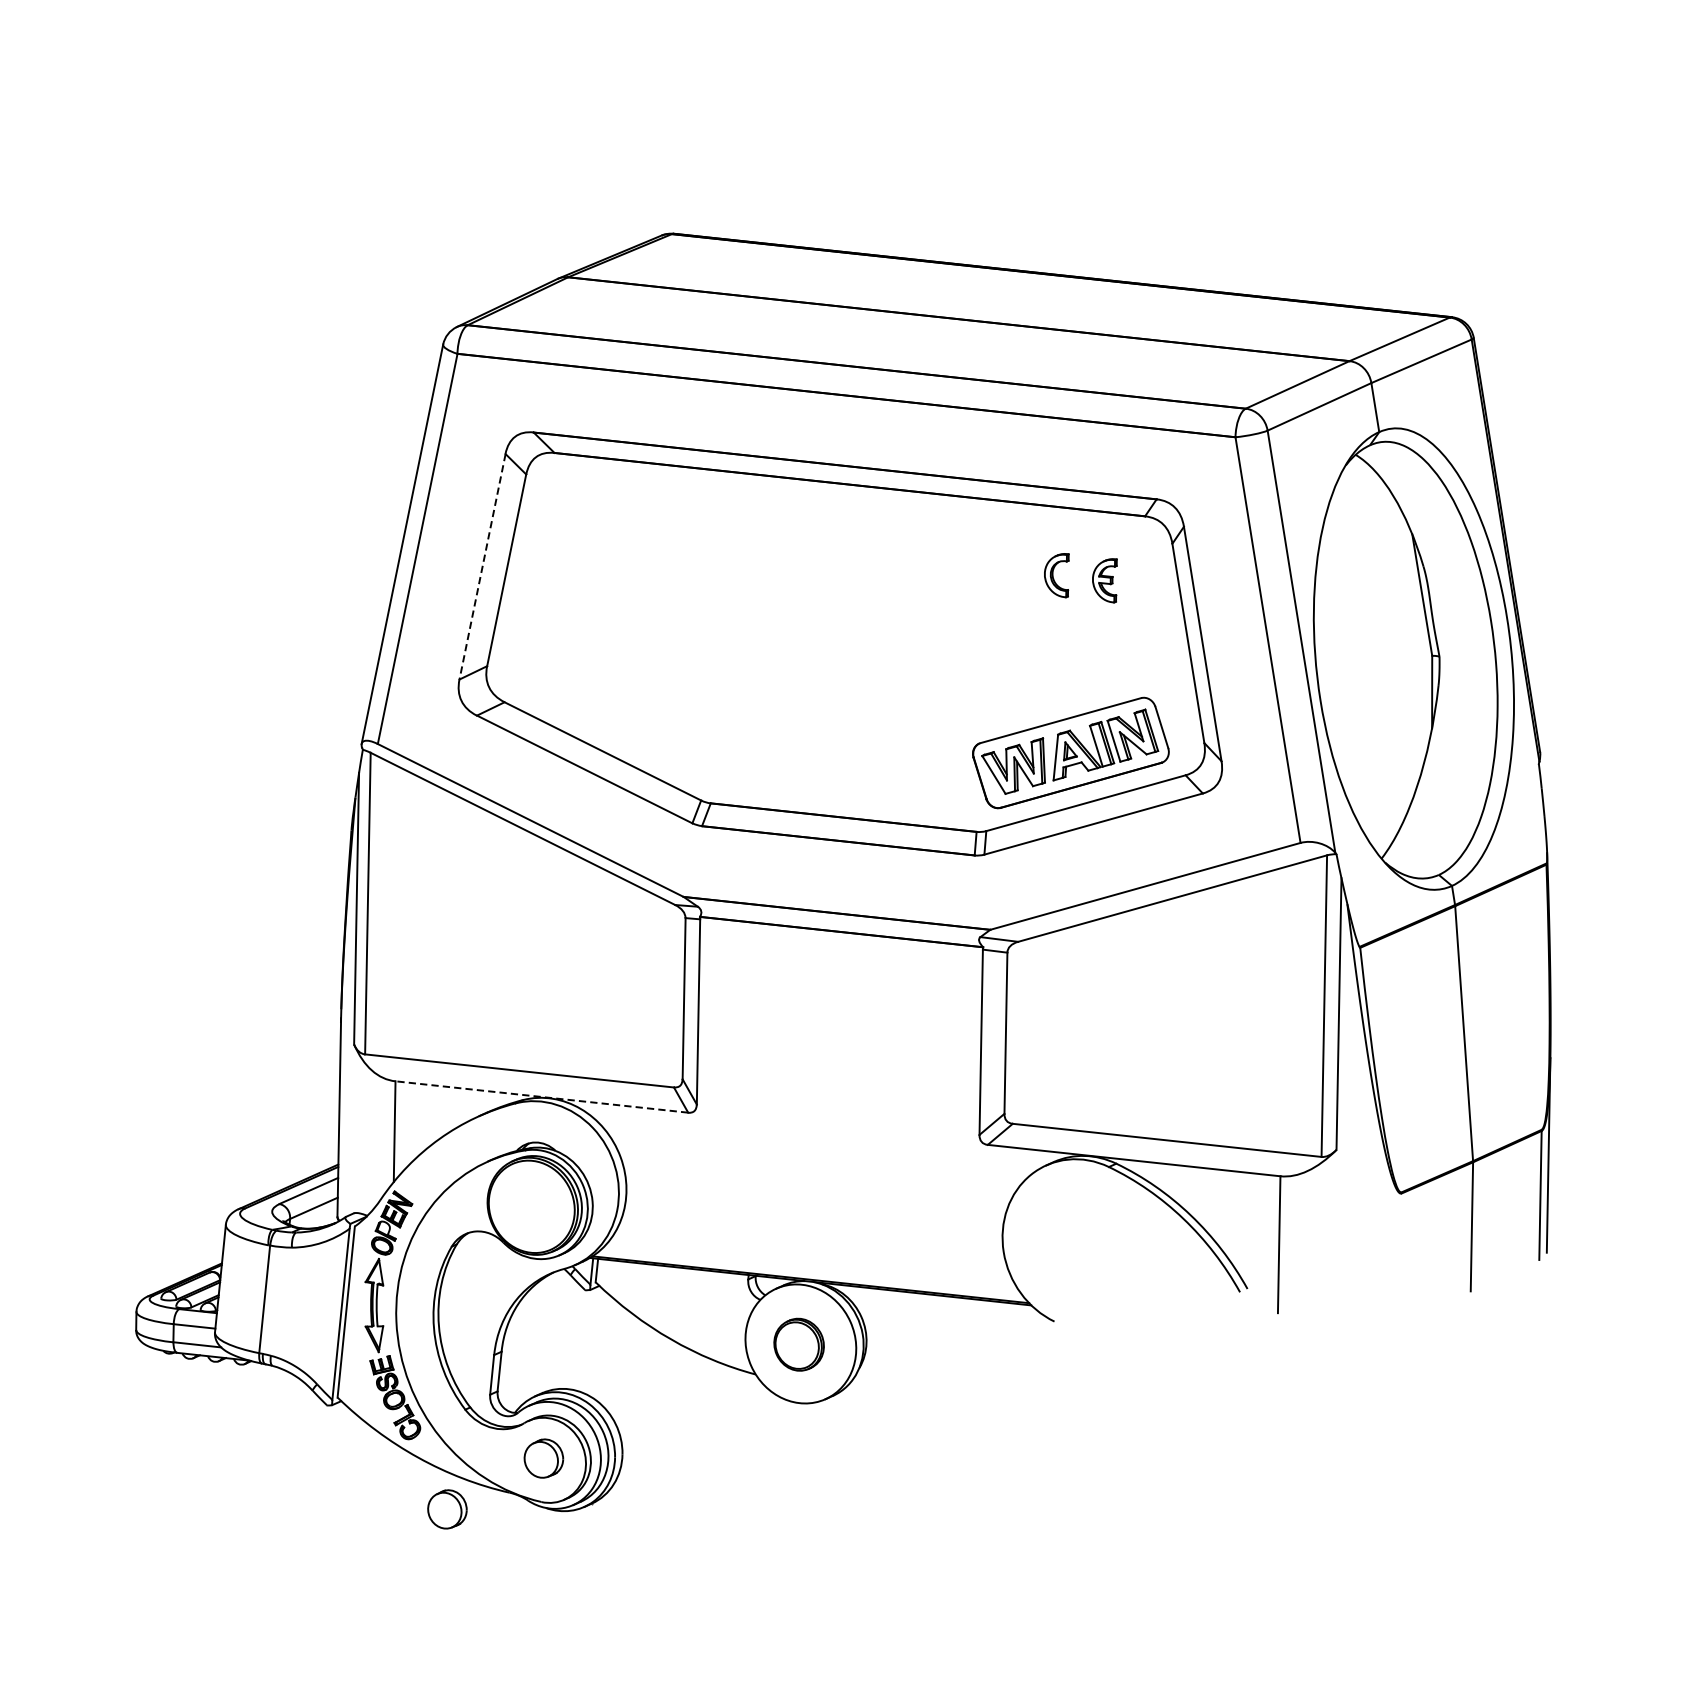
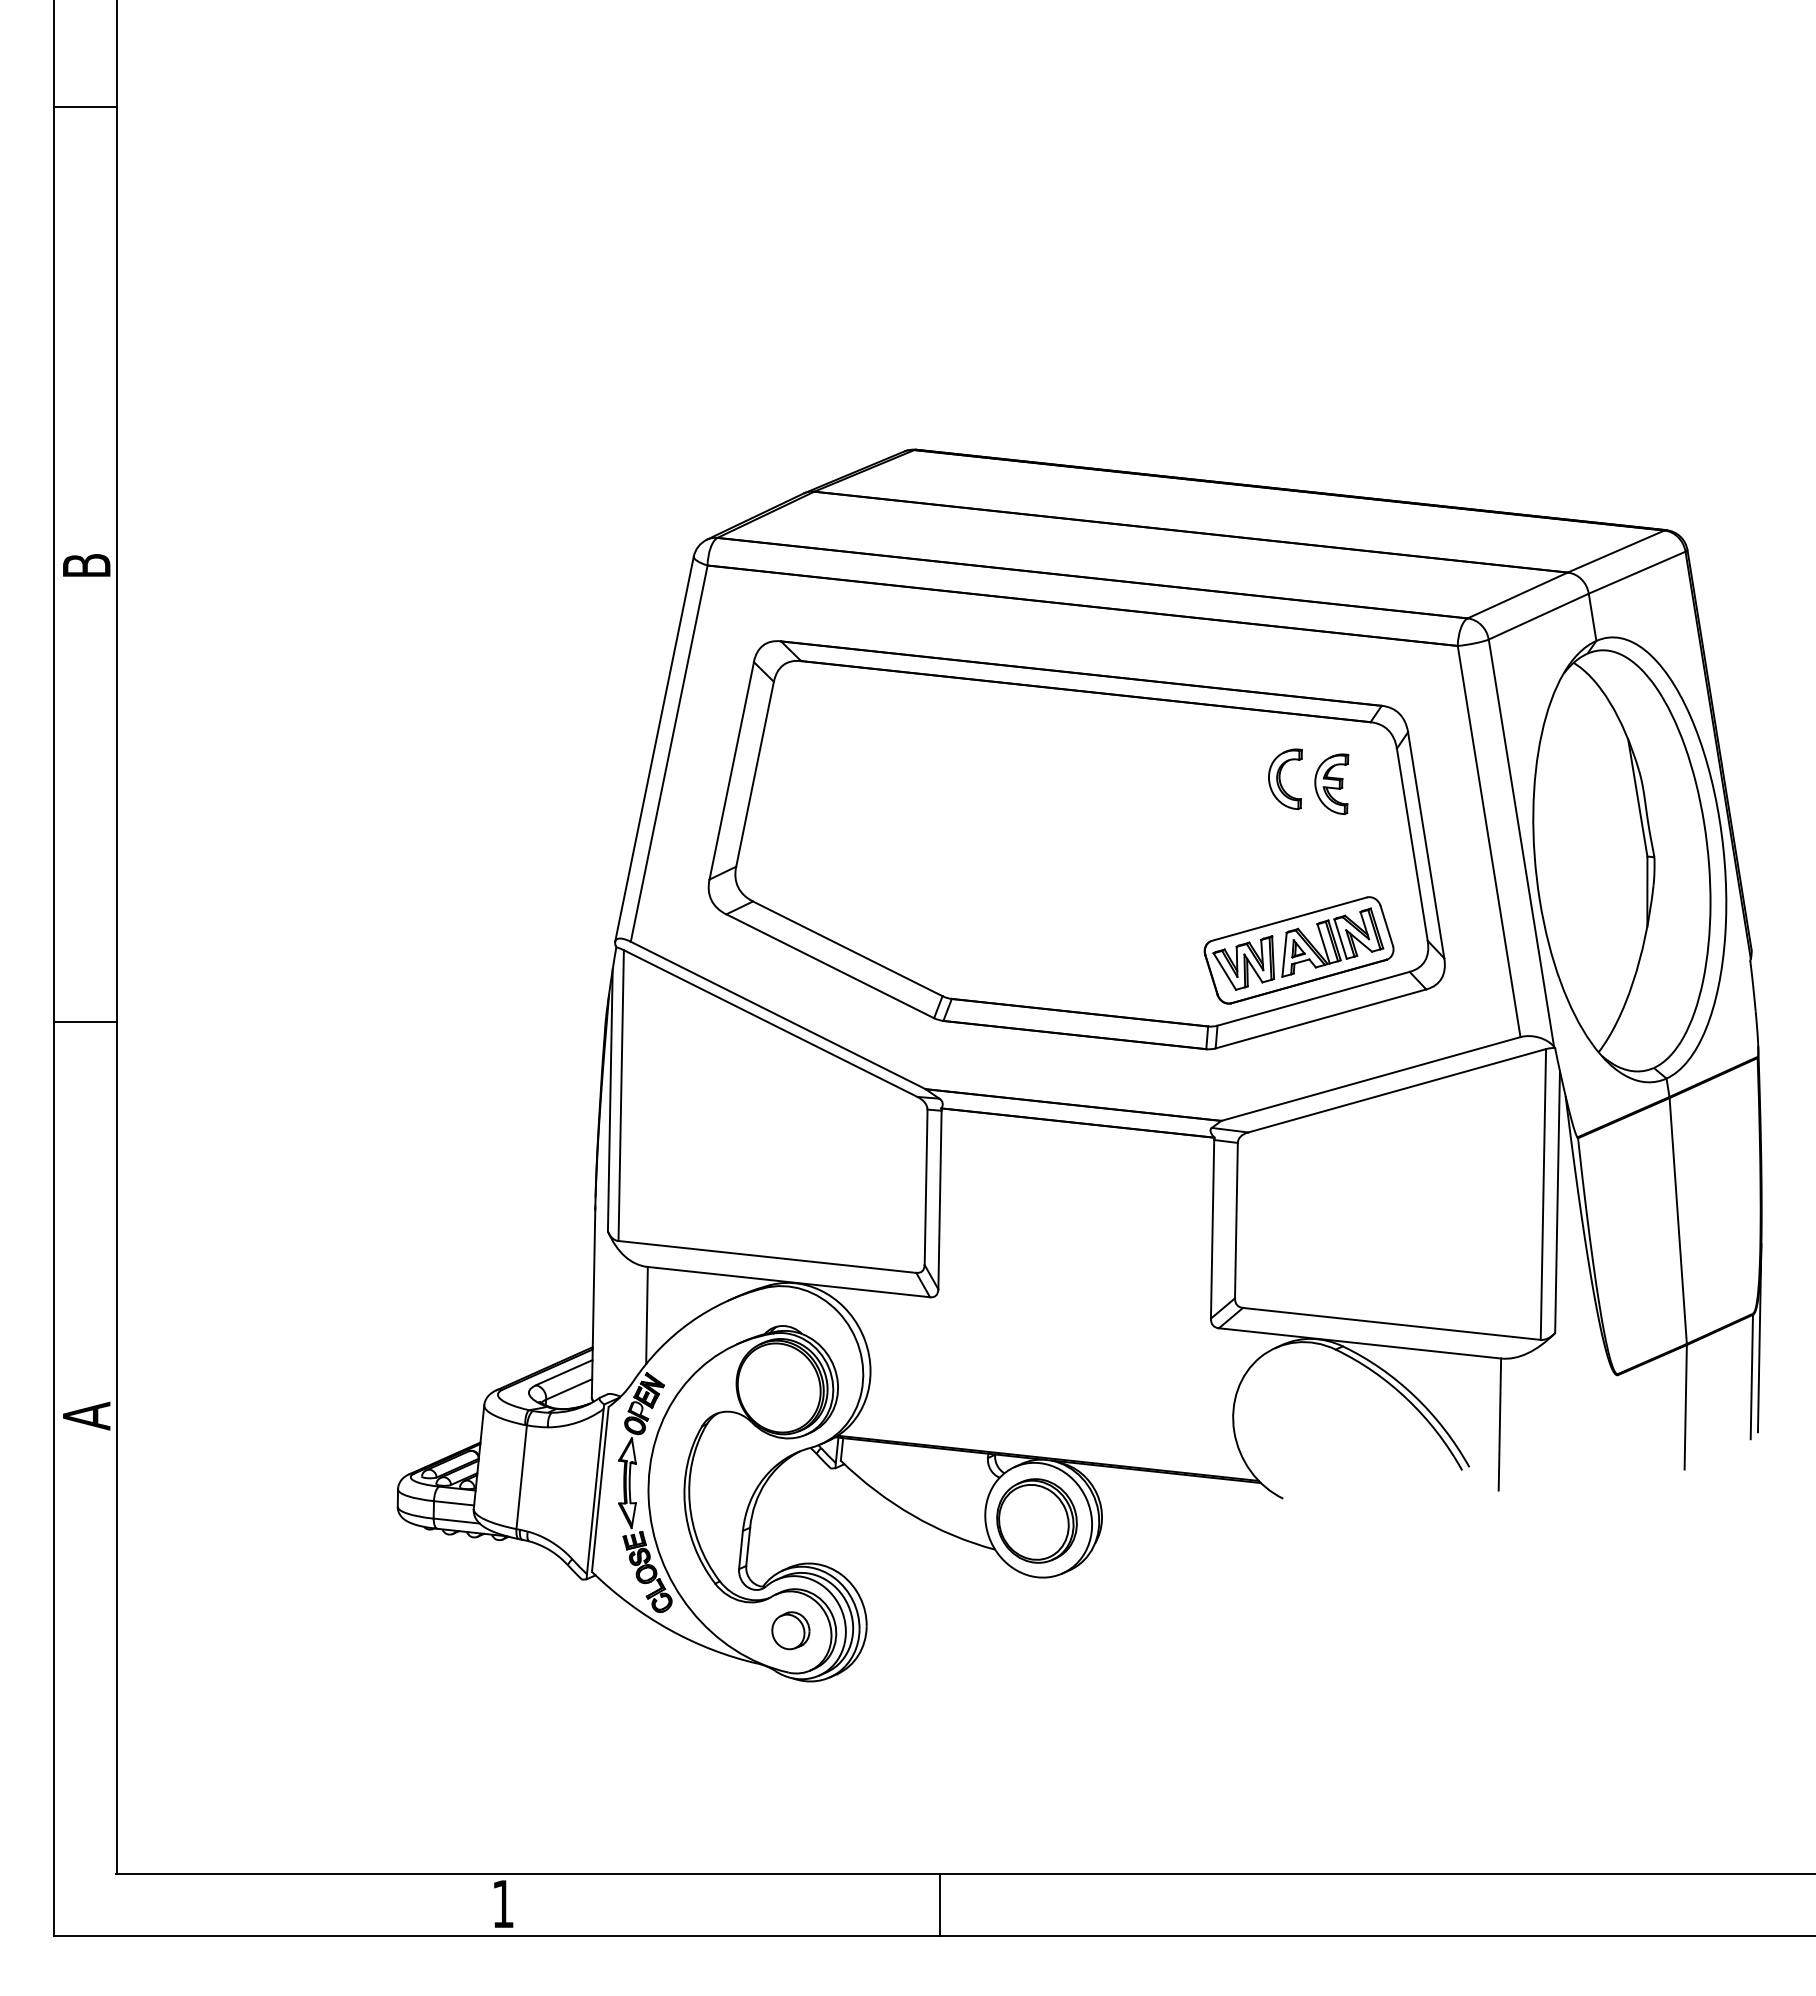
line: (482, 566) -> (731, 770), dashed -> solid
part: (1056, 575) -> (1285, 779), size x1.43
part: (1104, 580) -> (1331, 784), size x1.43
line: (541, 1097) -> (788, 1282), dashed -> solid
part: (798, 1344) -> (1036, 1520), size x1.67
part: (447, 1509) -> (697, 1679), removed

